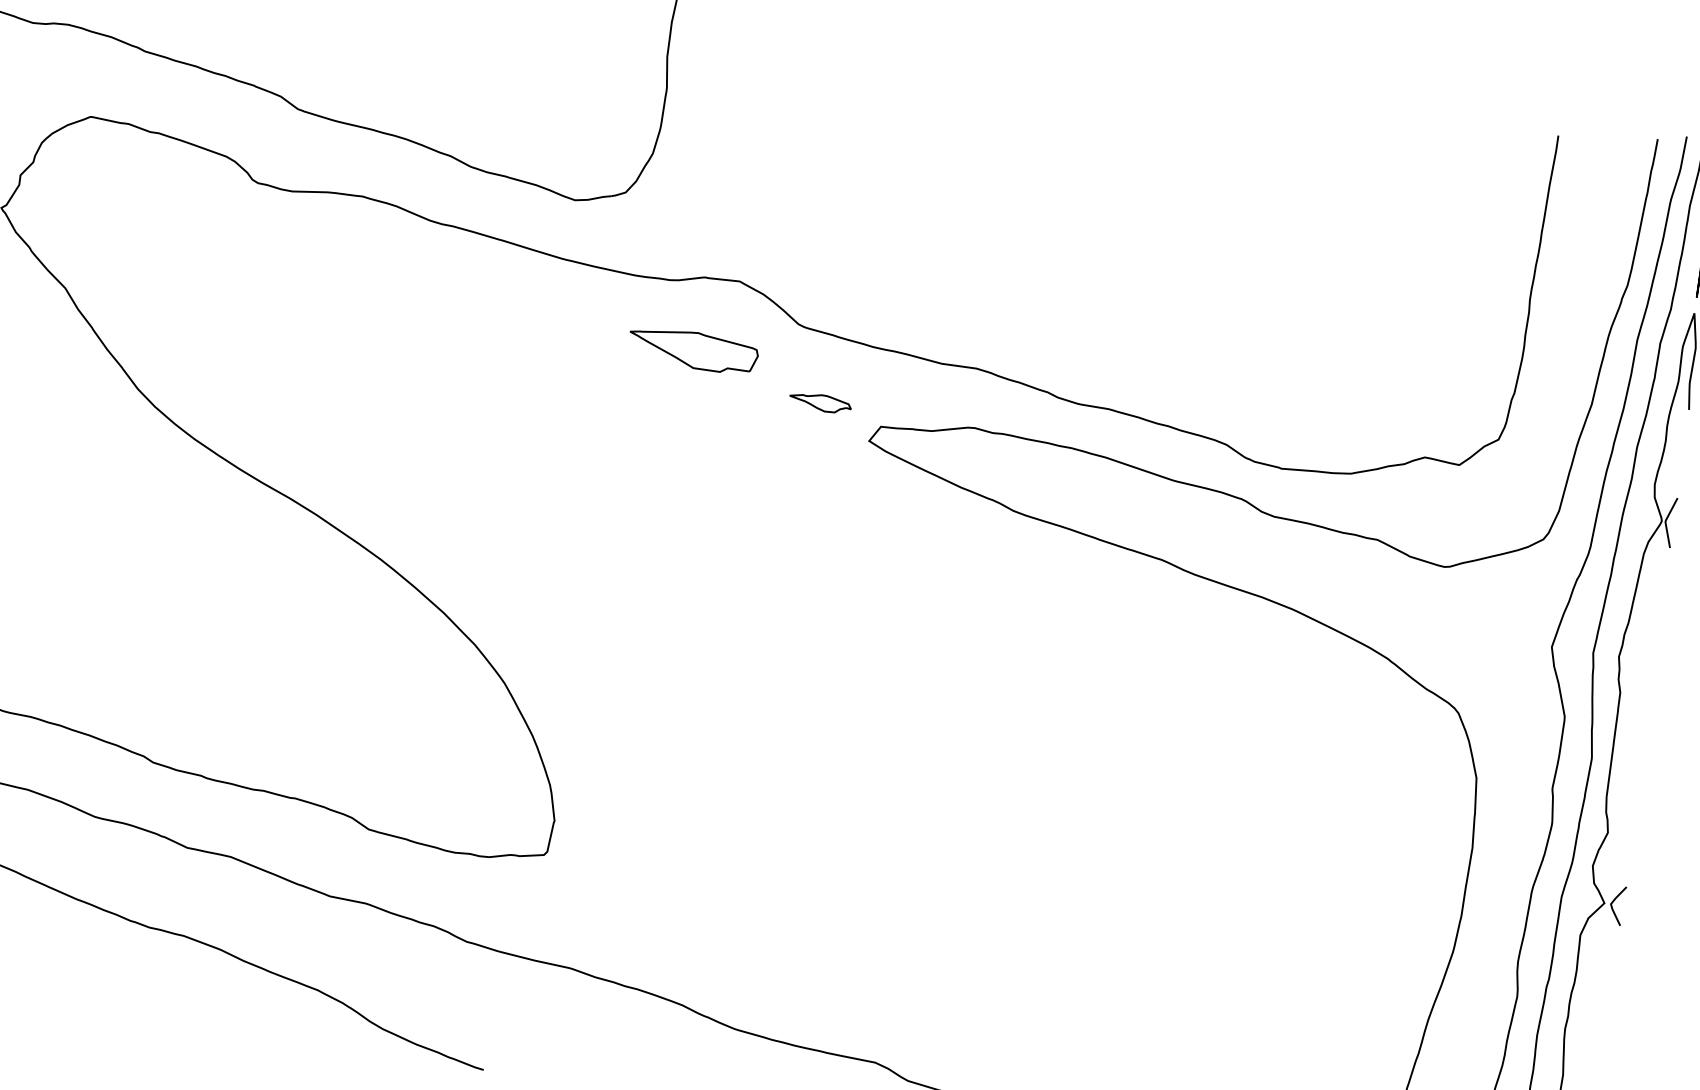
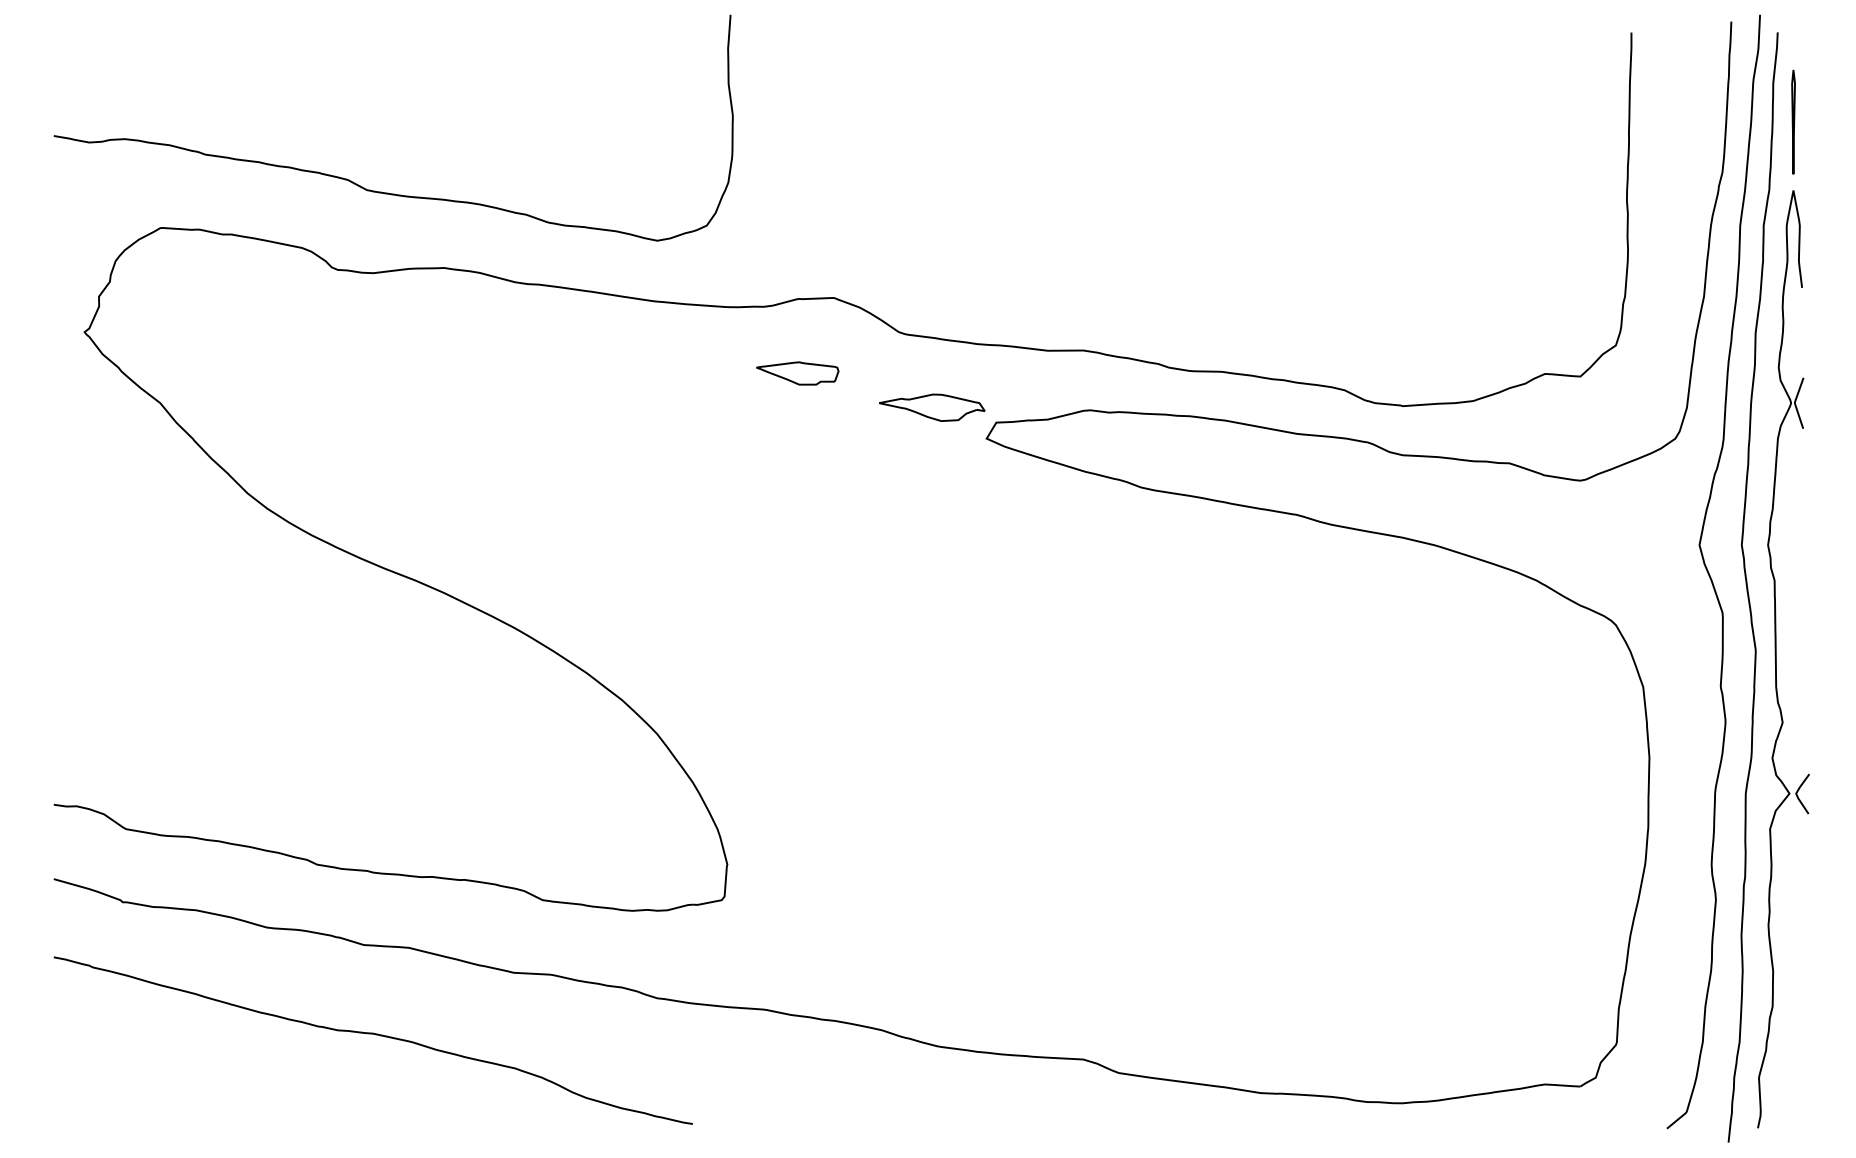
part: (693, 350) -> (797, 373), size x0.62
part: (820, 402) -> (932, 407), size x1.67

